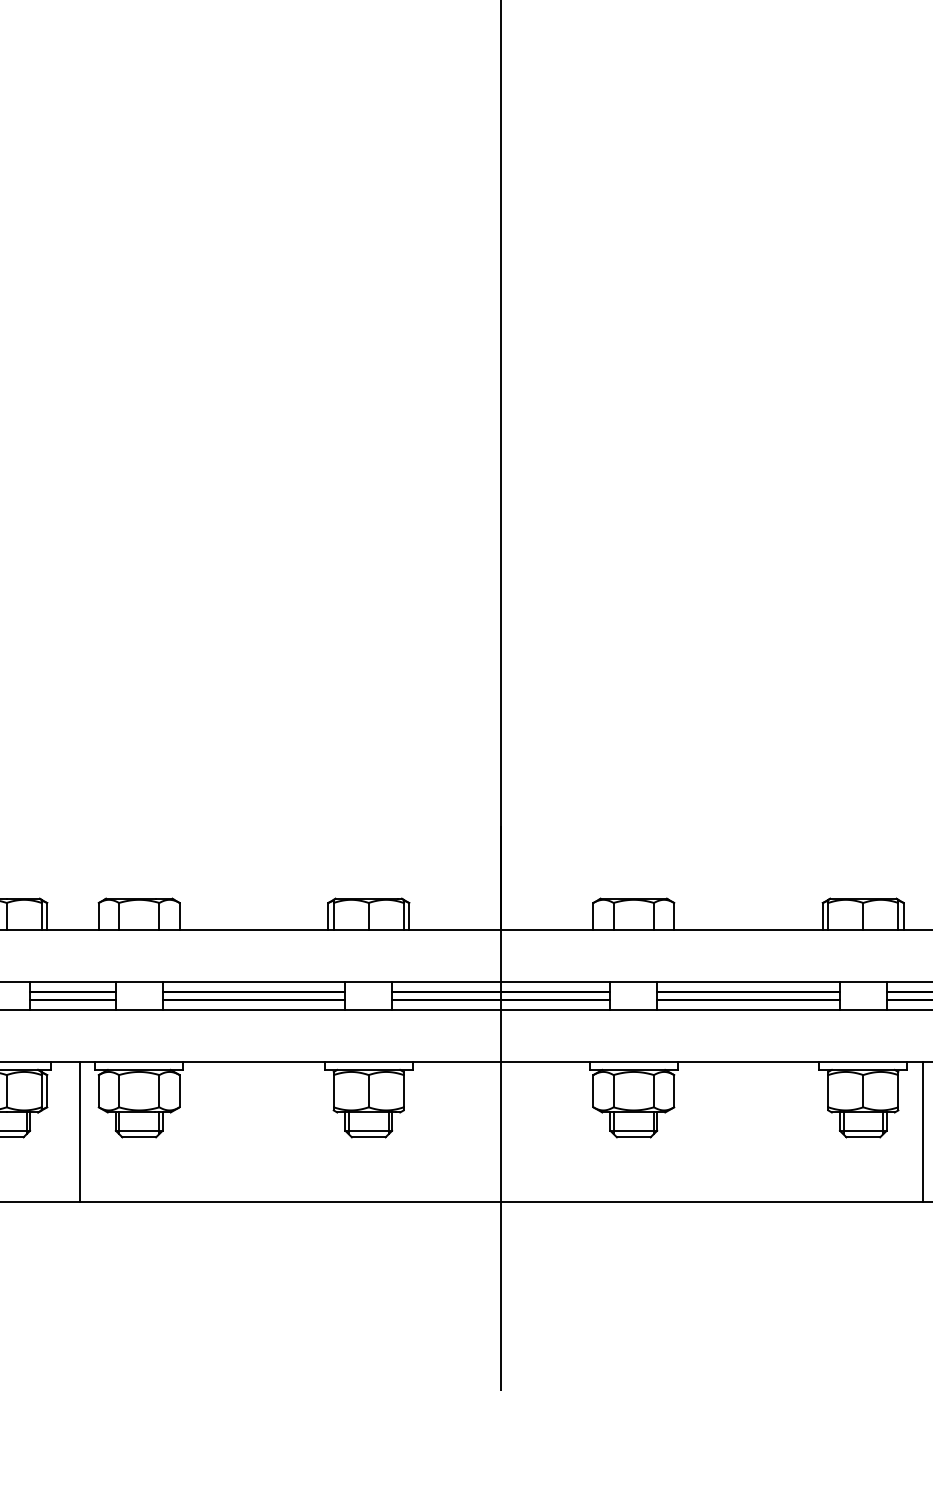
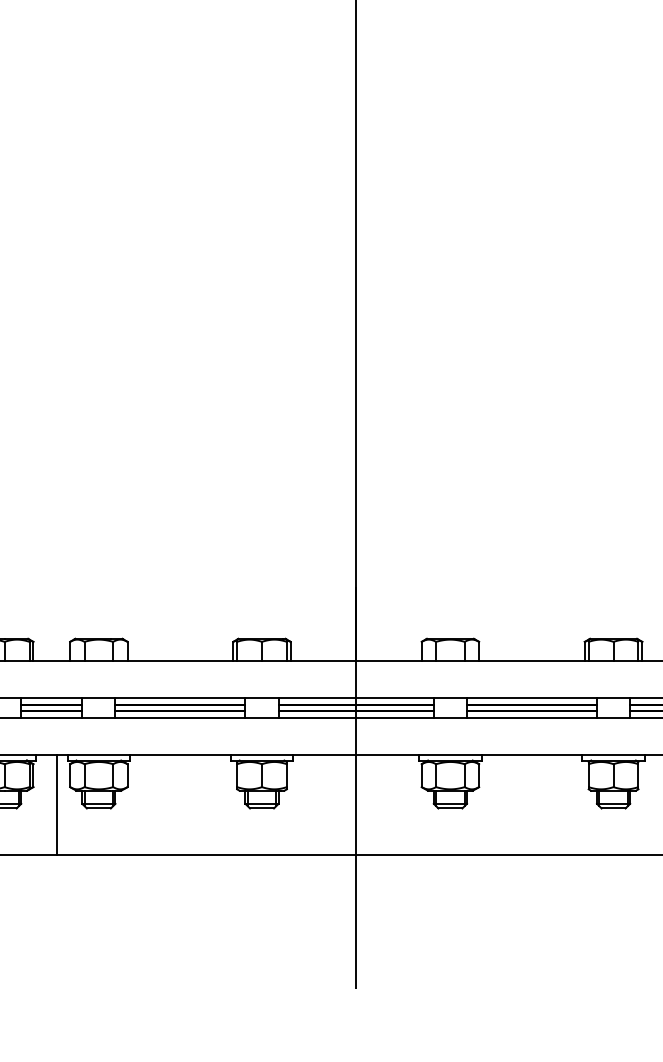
line: (922, 1131) -> (655, 804), removed

